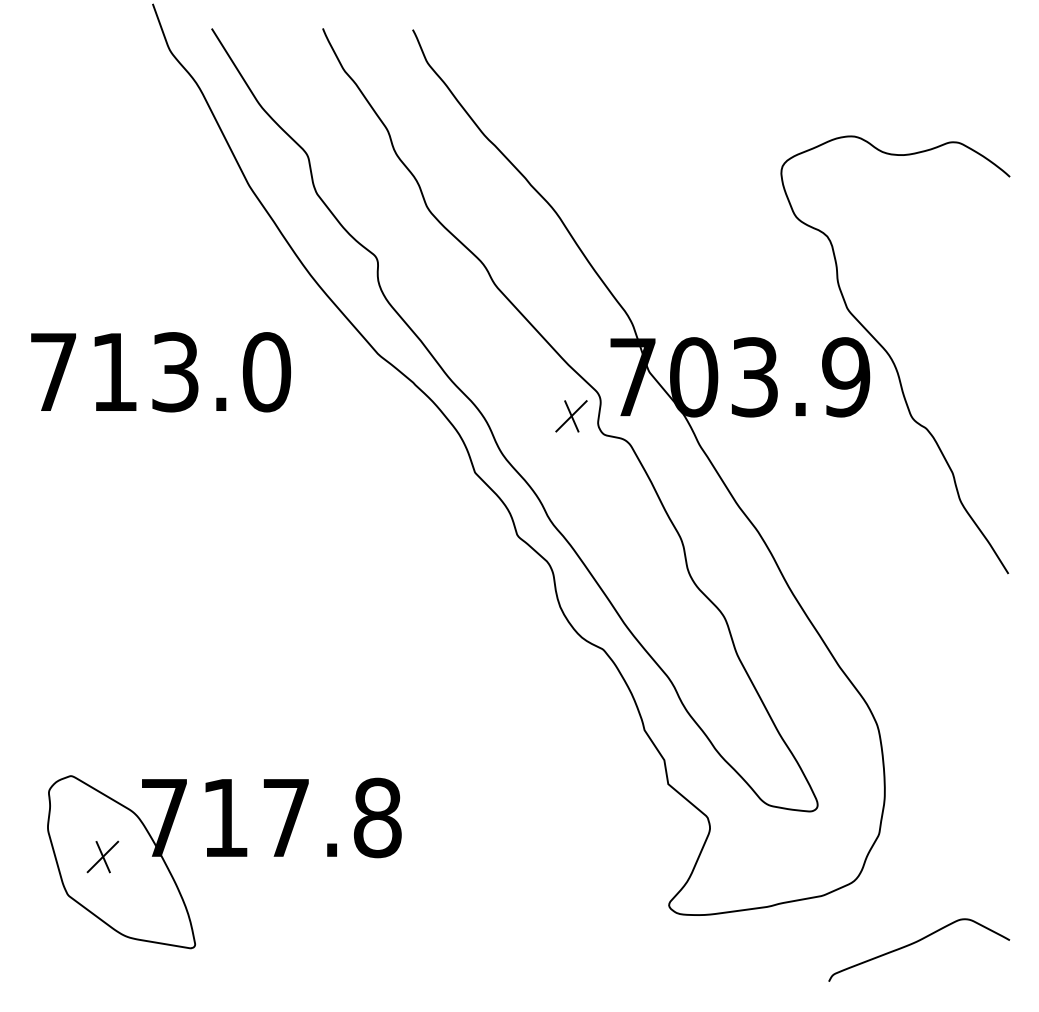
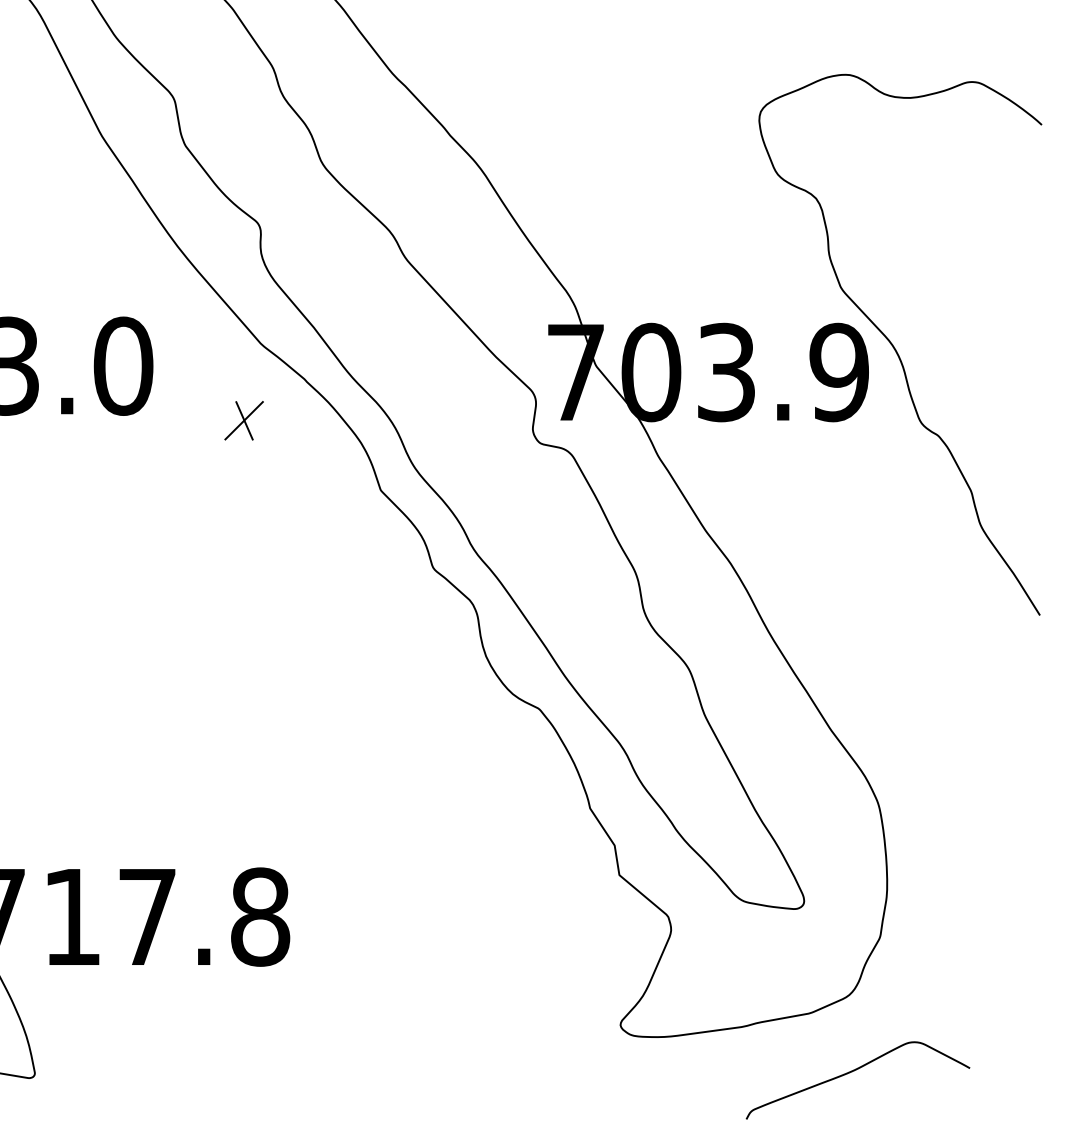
part: (571, 416) -> (244, 420), moved
curve: (915, 943) -> (853, 1072), moved

